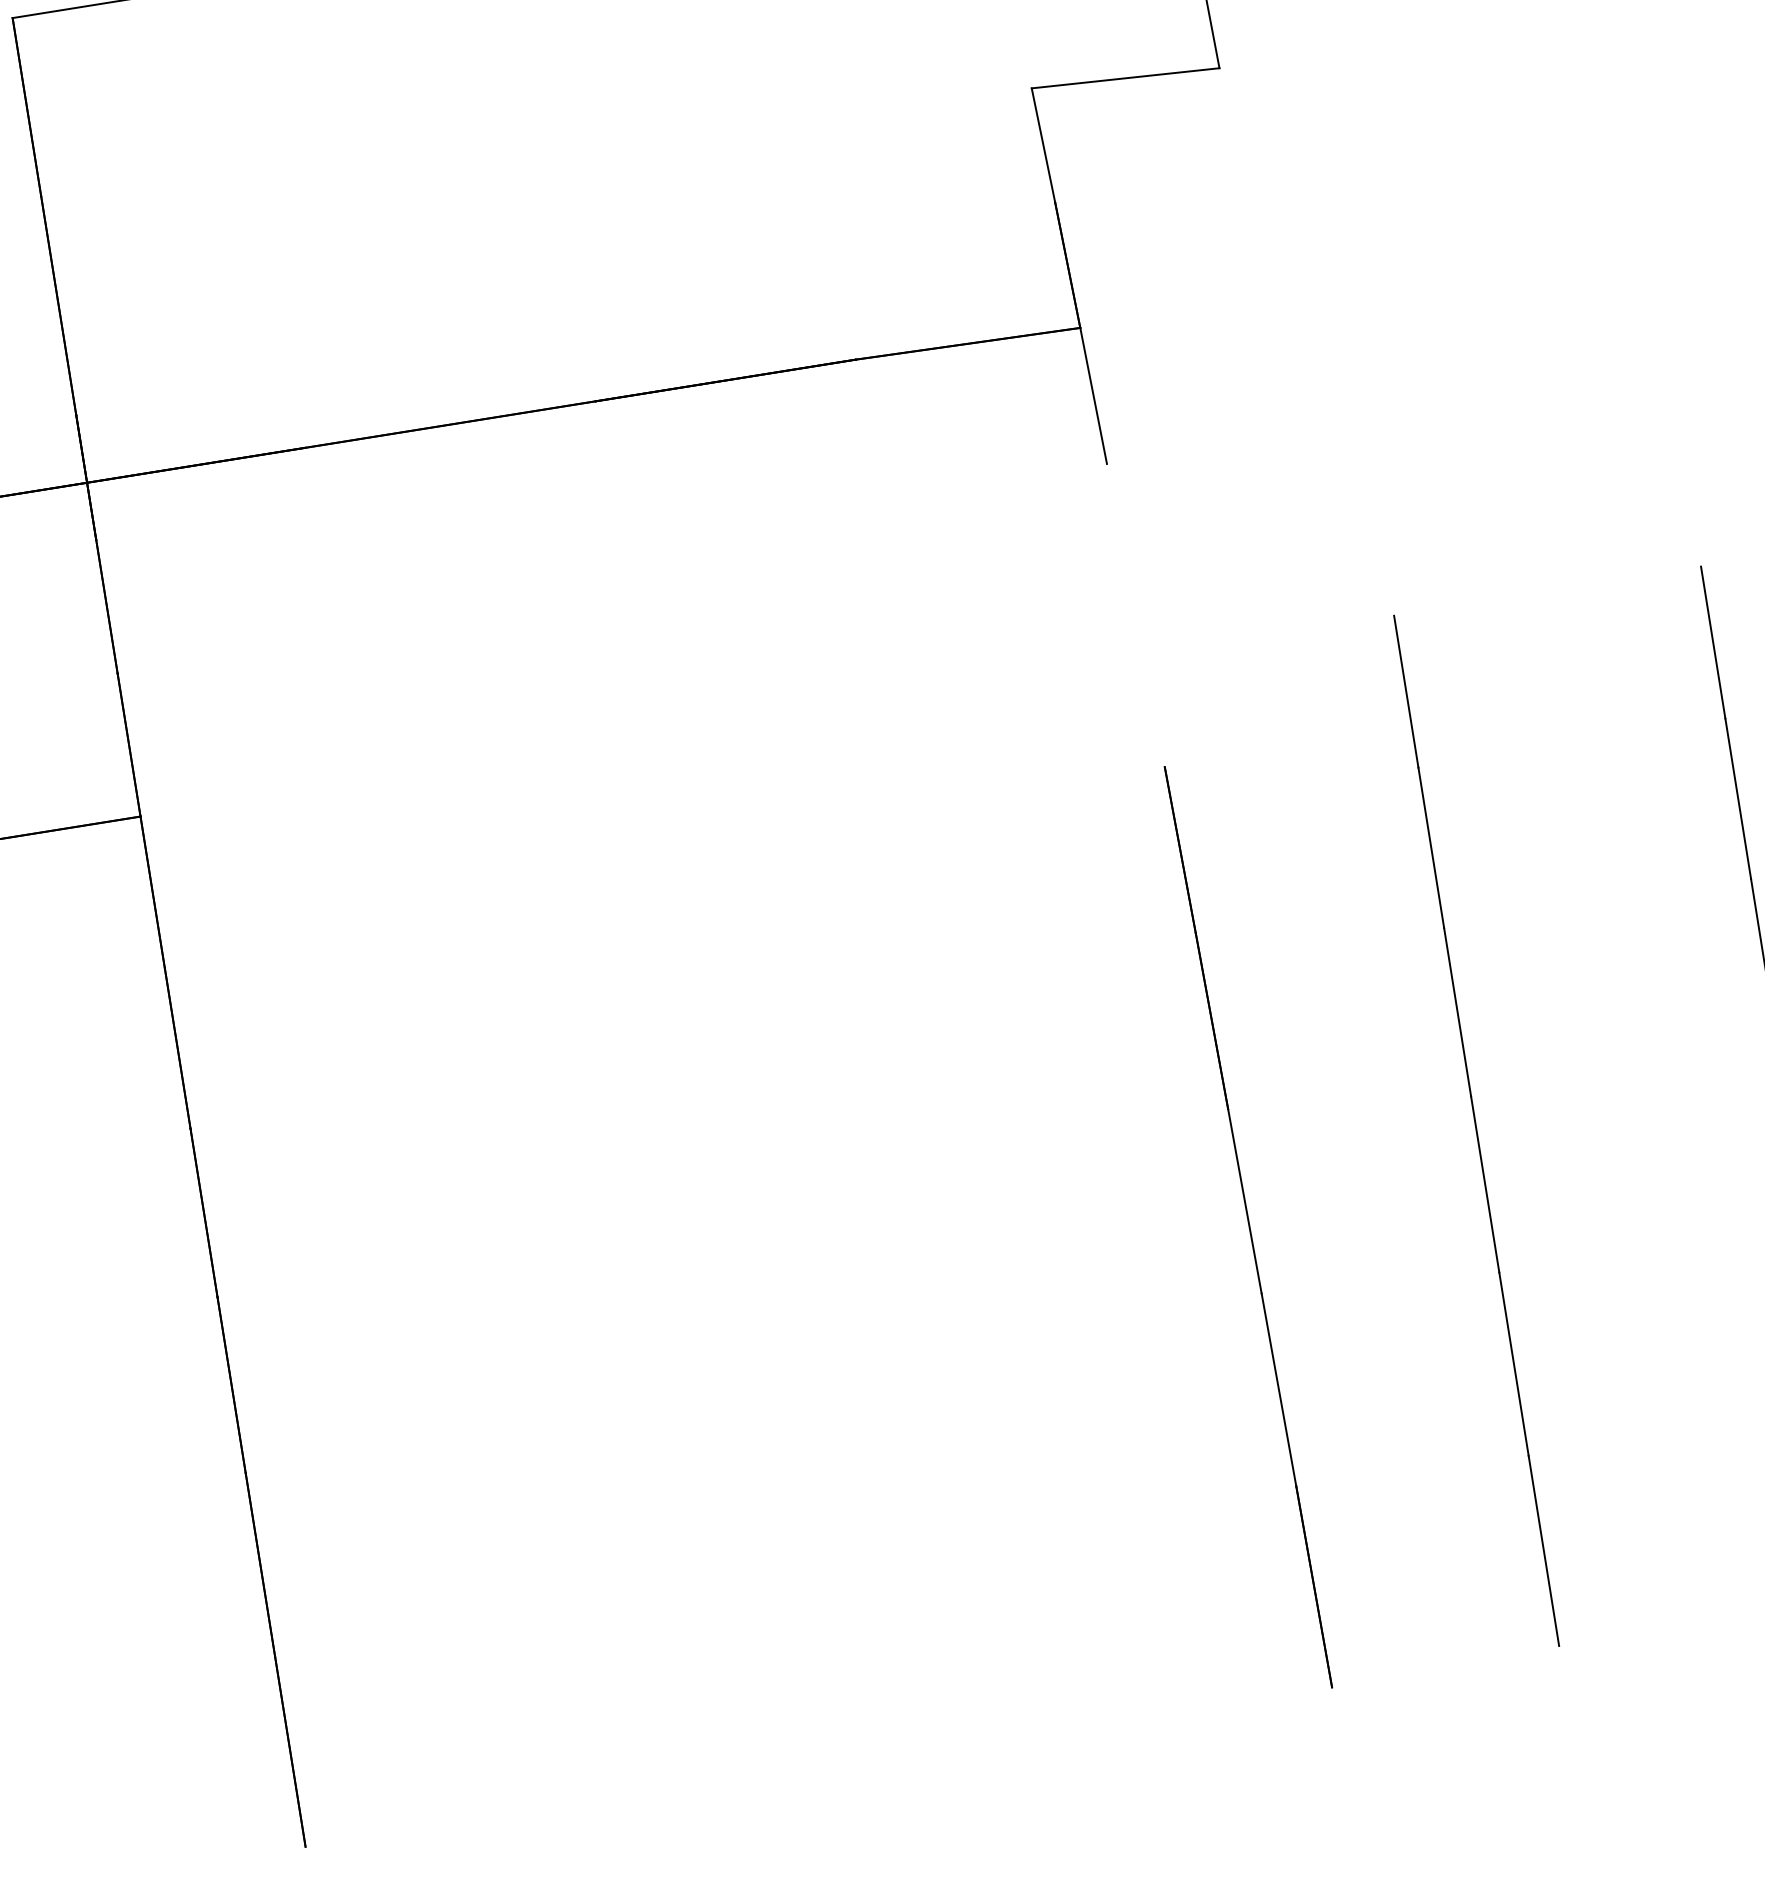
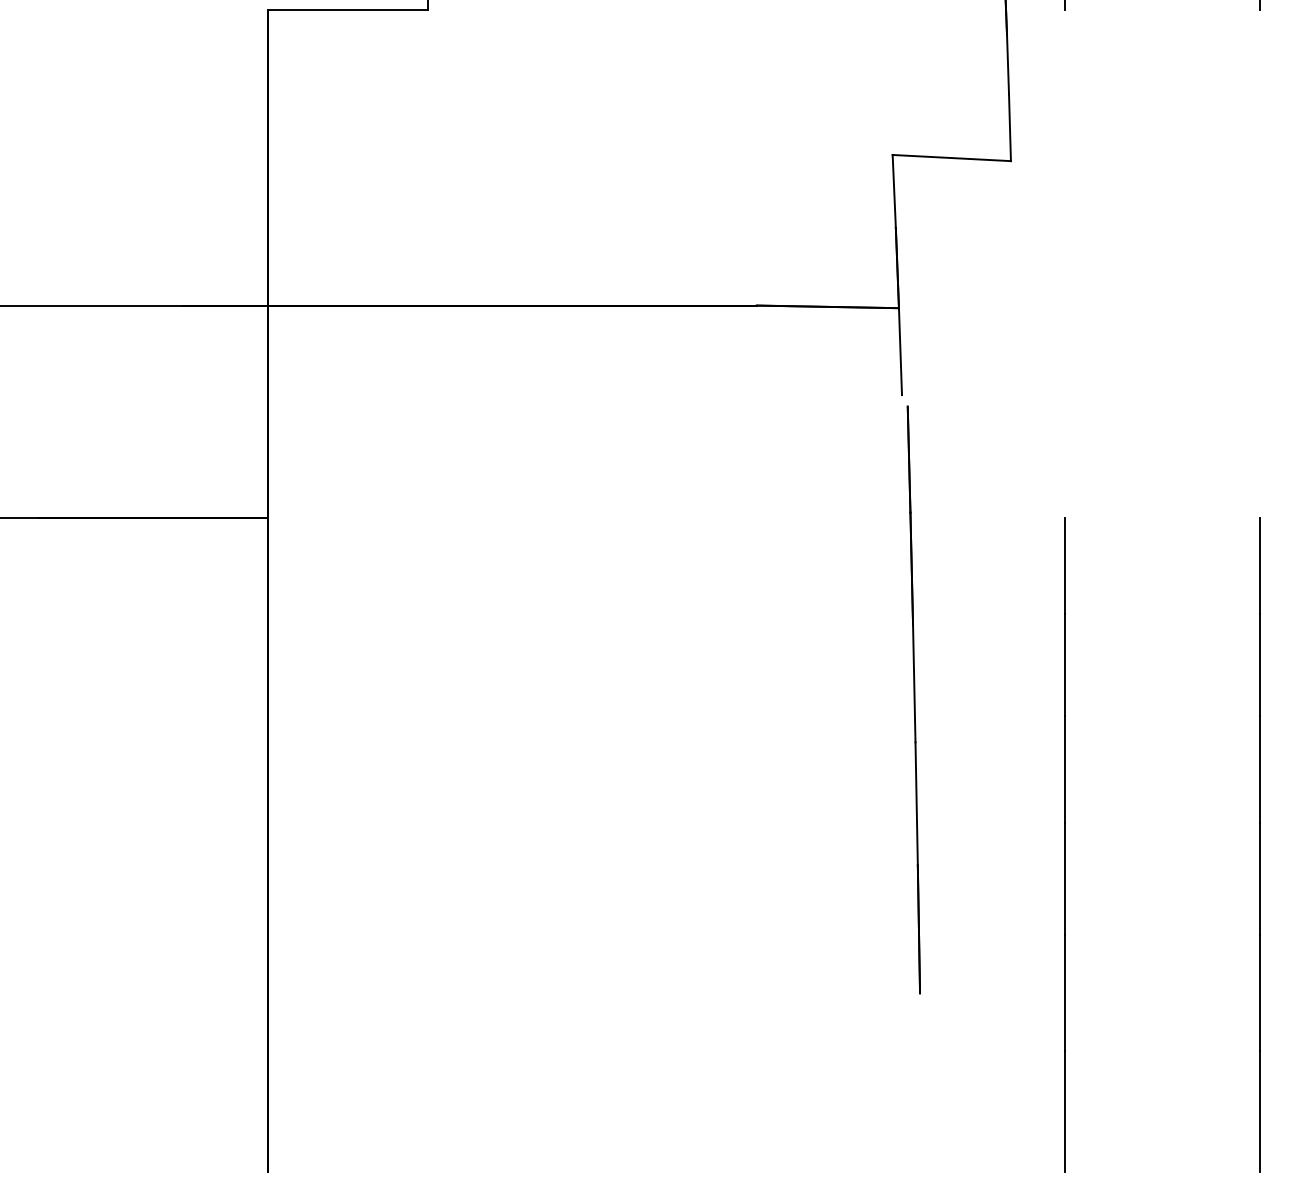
line: (1247, 1226) -> (913, 699), moved

